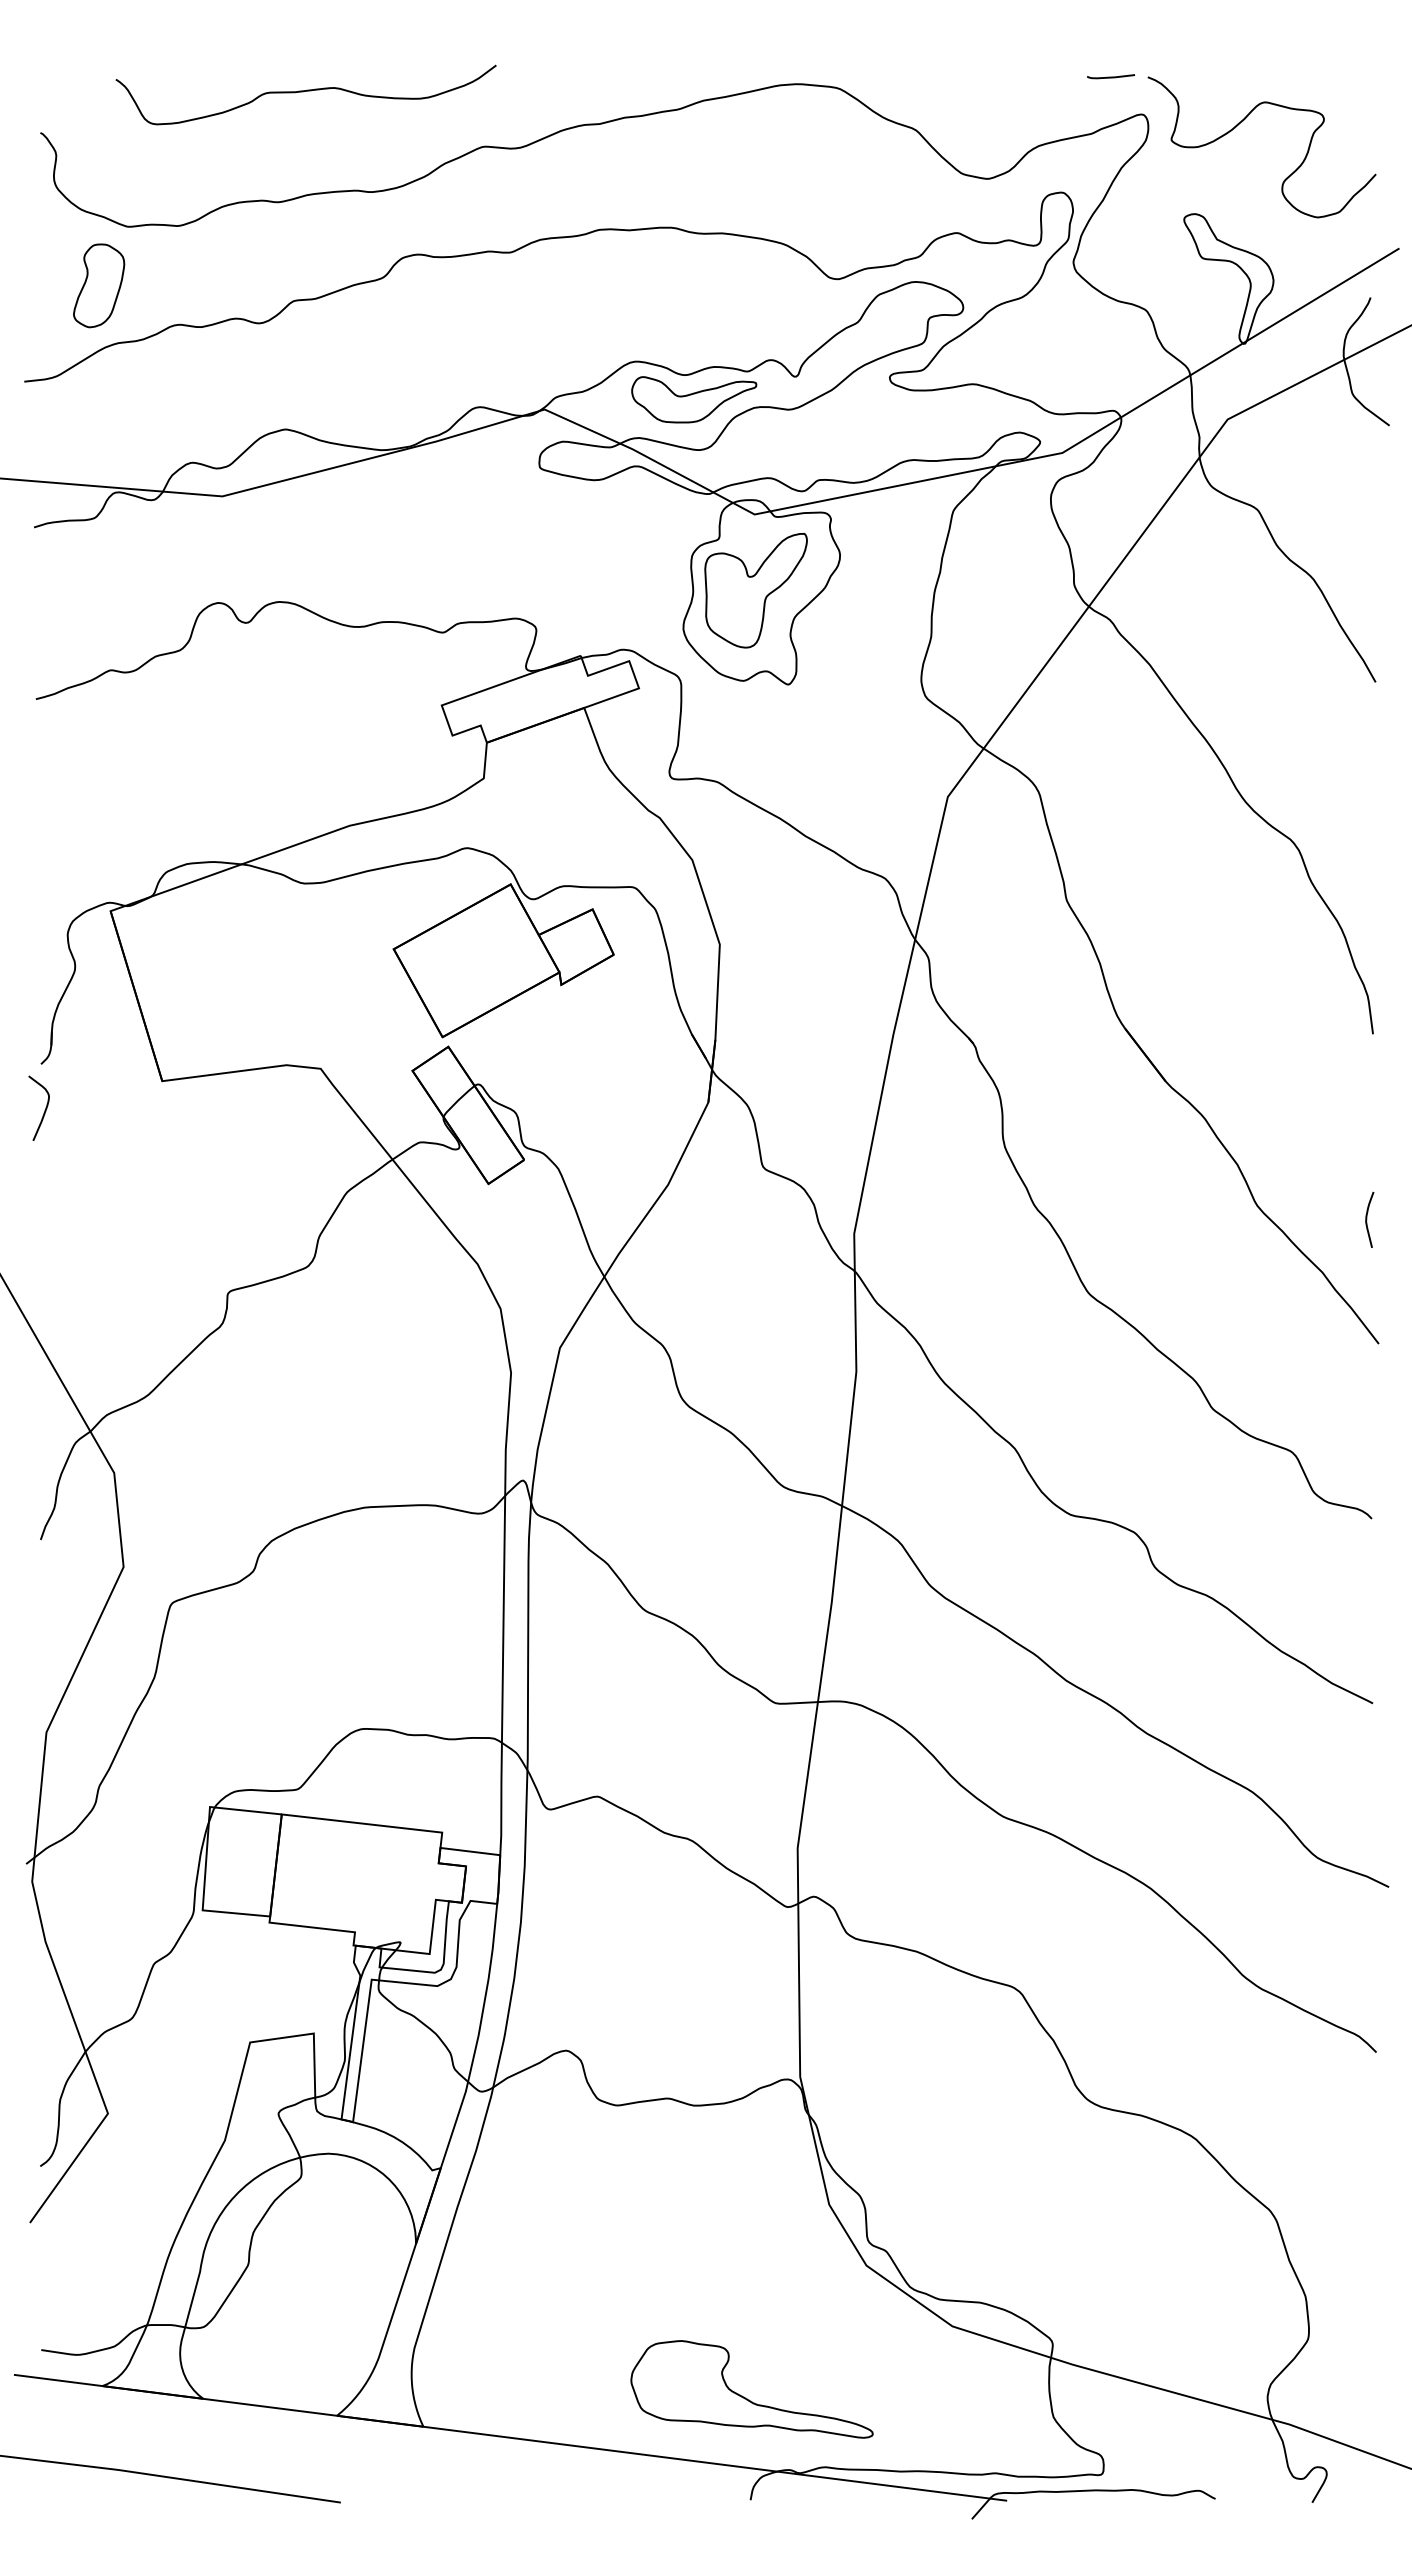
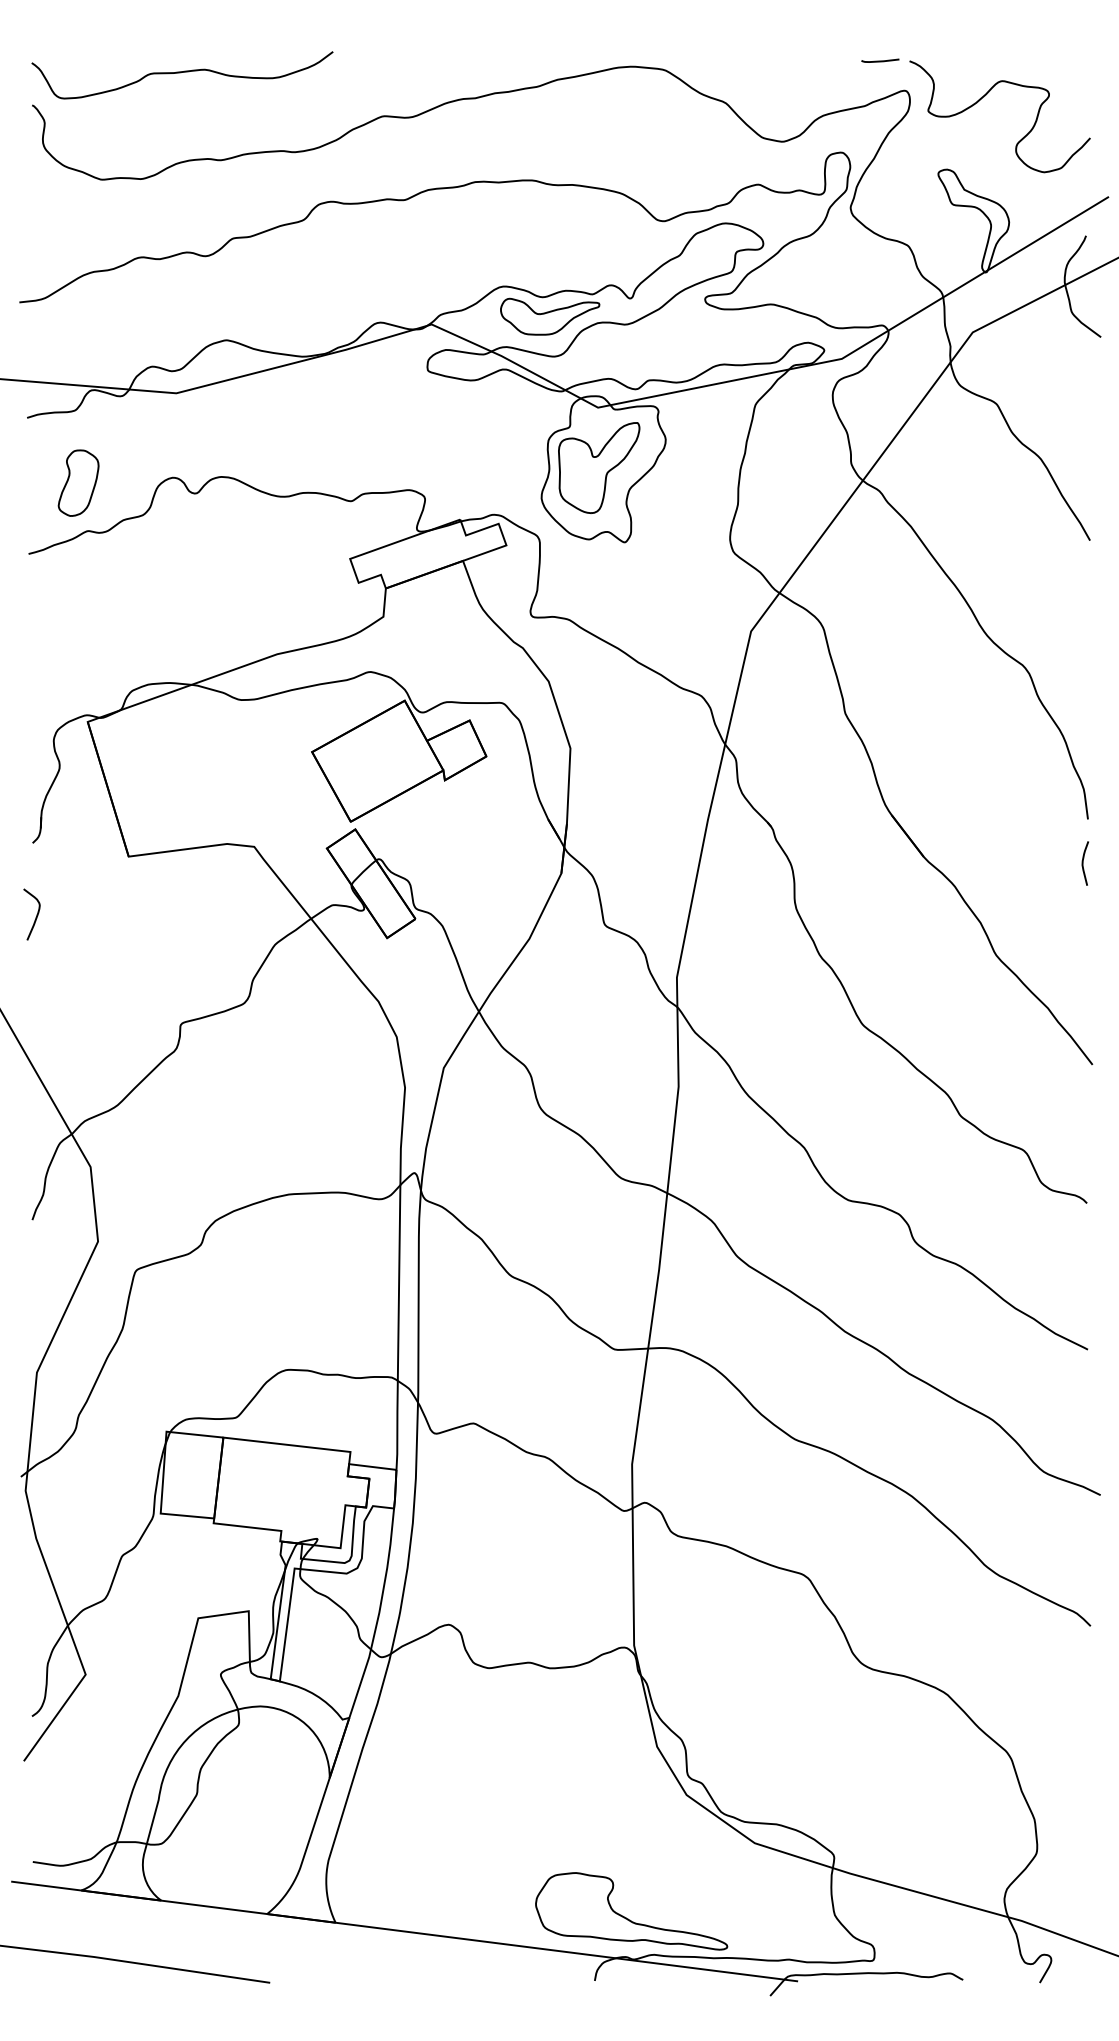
curve: (303, 92) -> (180, 73), moved
part: (99, 285) -> (78, 482), moved
curve: (44, 1110) -> (36, 916), moved
curve: (1367, 1219) -> (1083, 863), moved
part: (747, 2398) -> (628, 1918), moved

